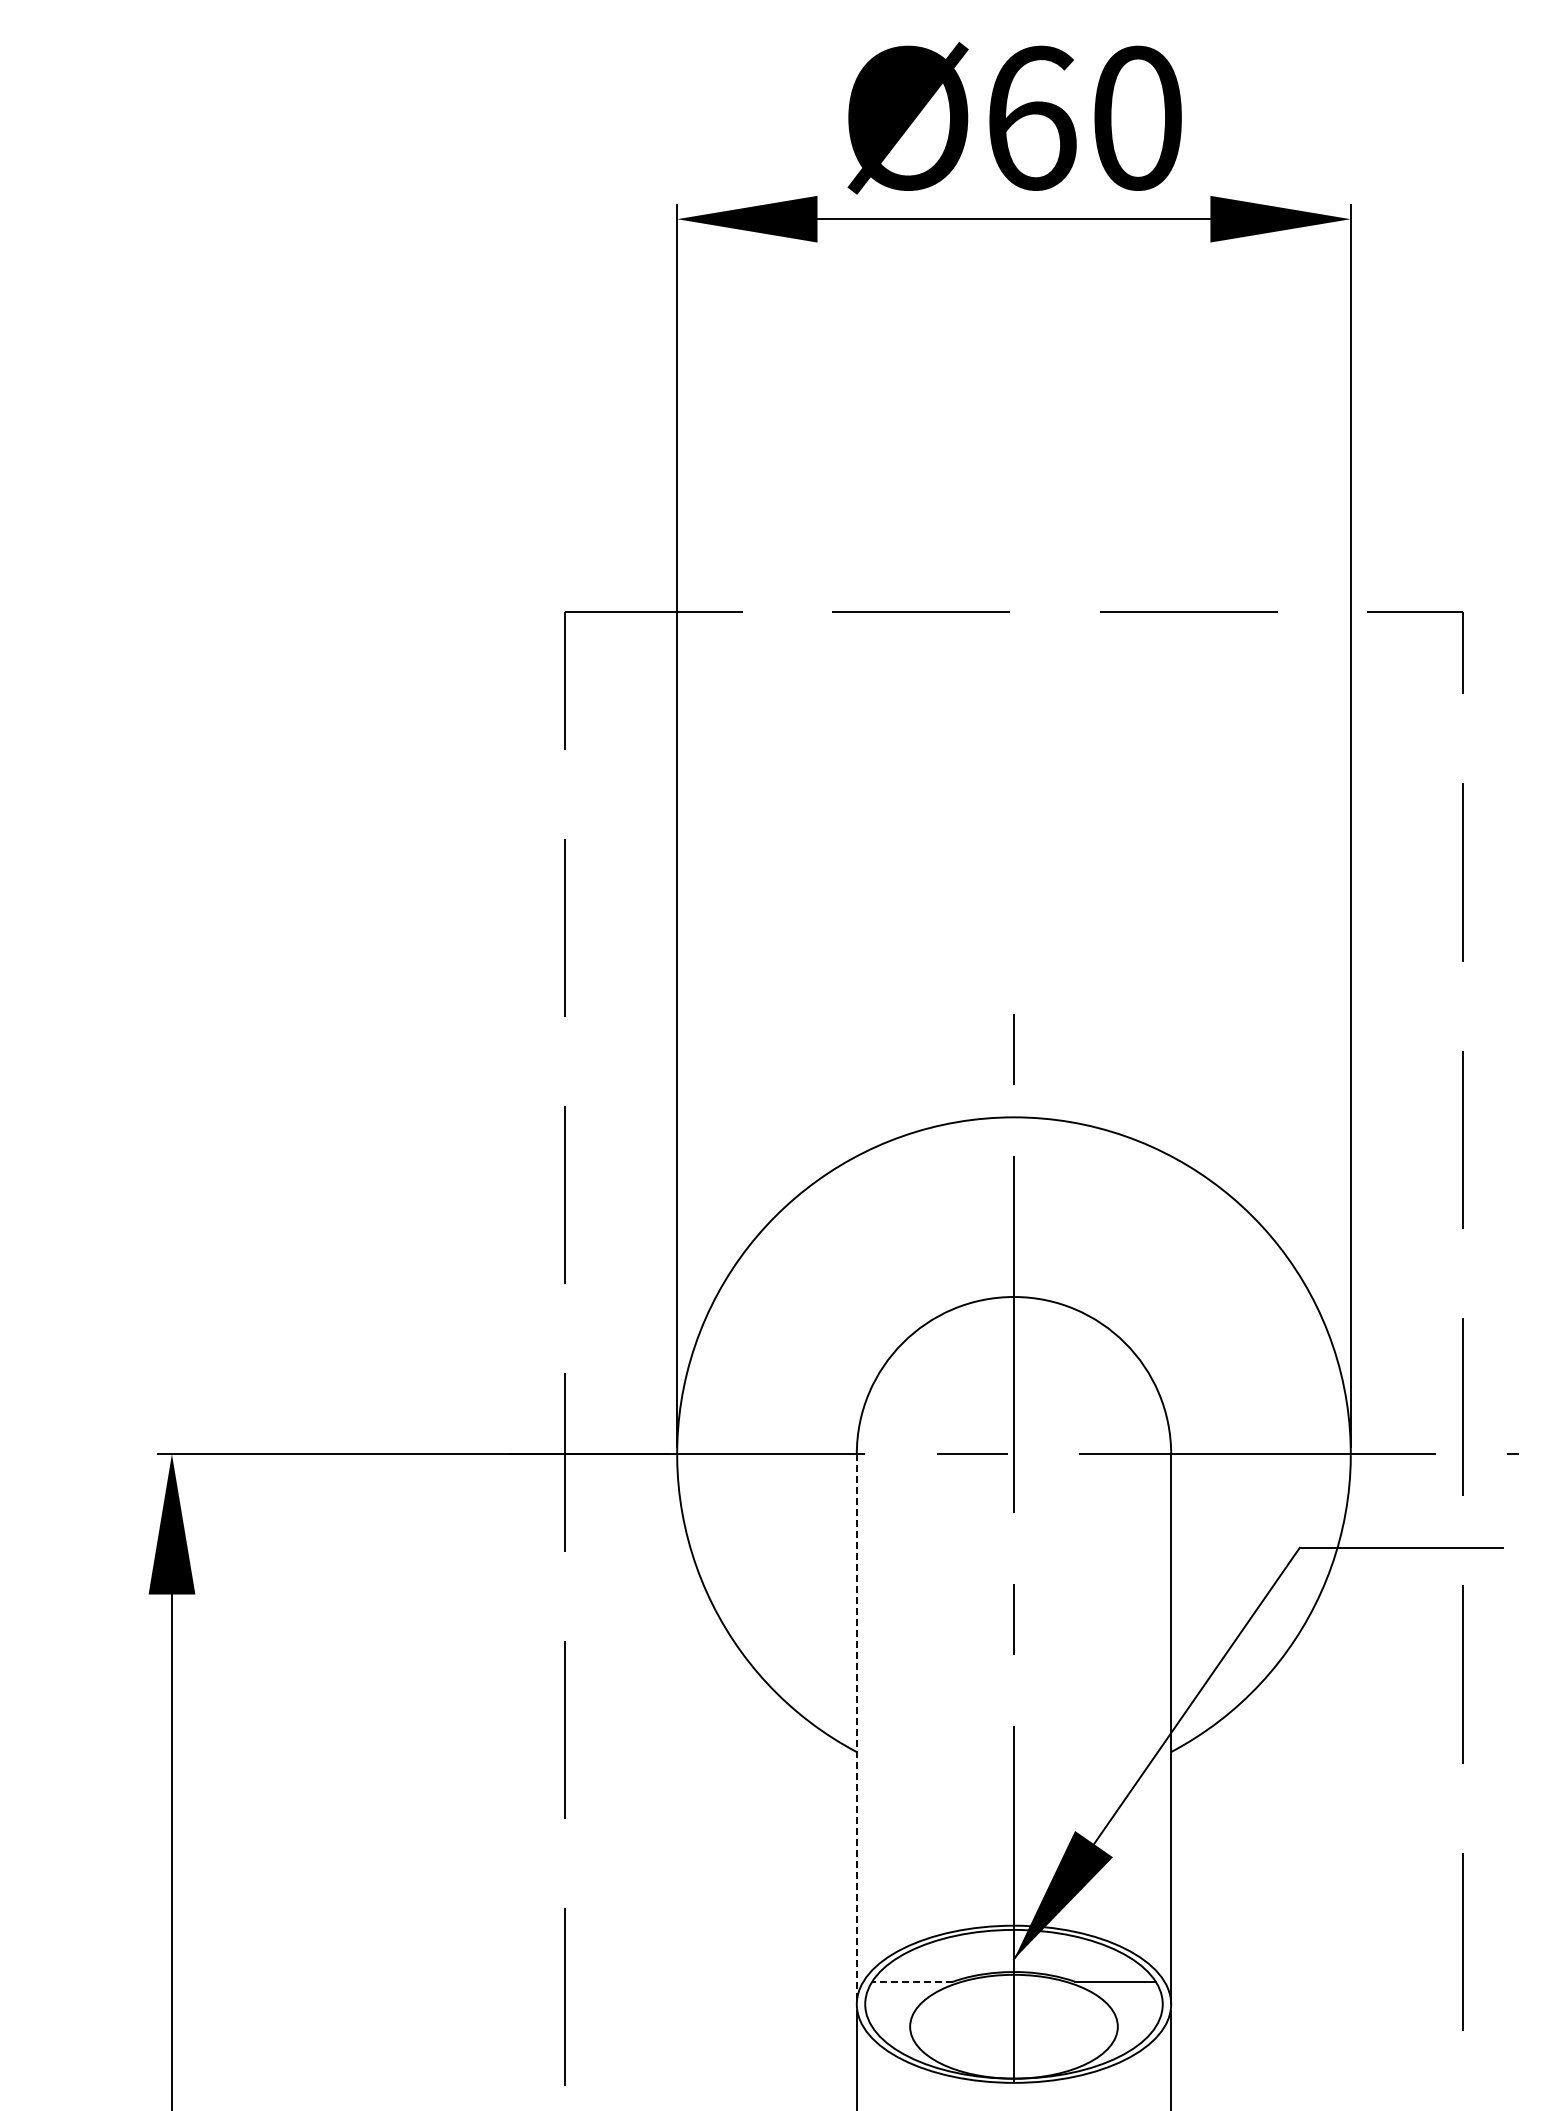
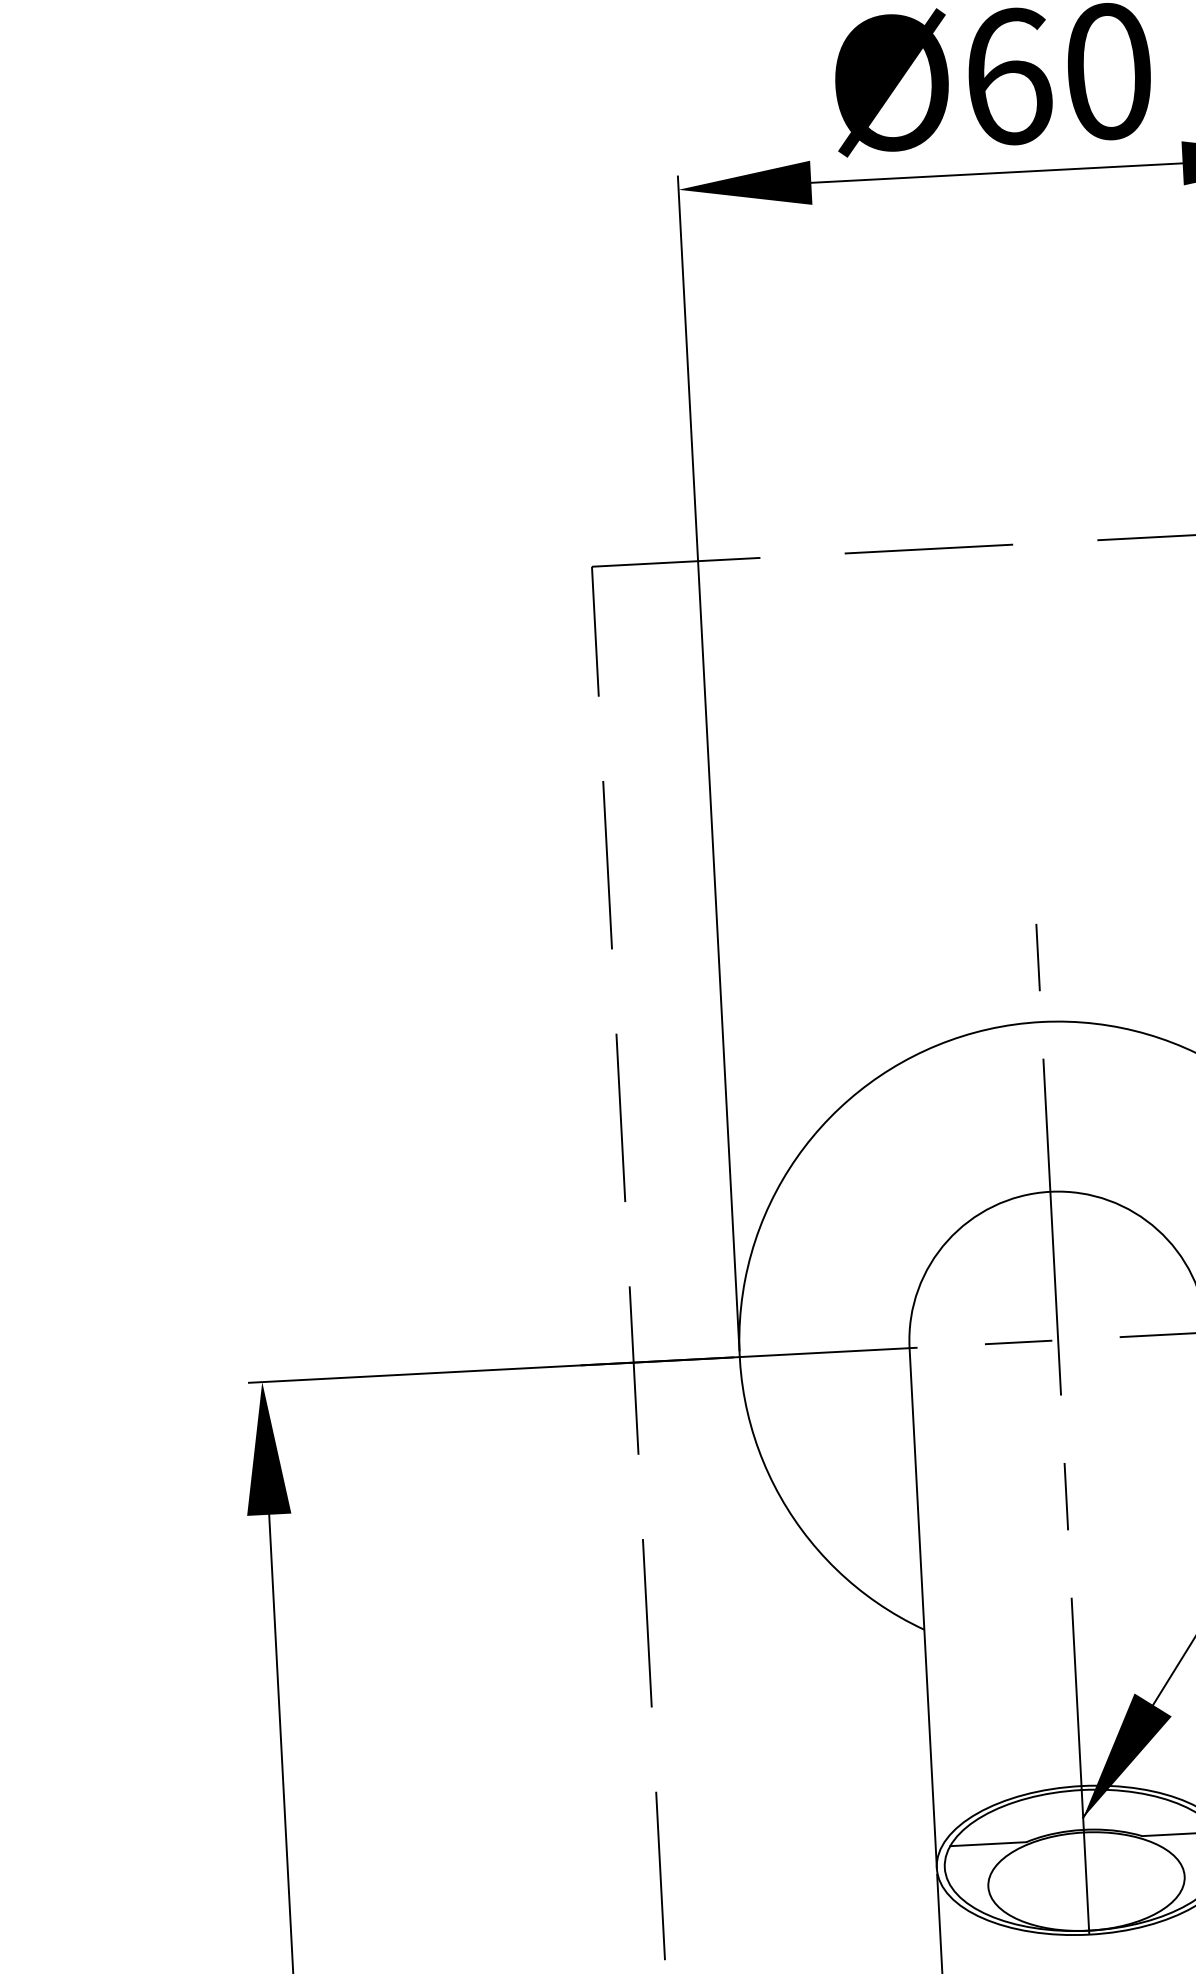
line: (856, 1729) -> (922, 1608), dashed -> solid
line: (911, 1981) -> (987, 1843), dashed -> solid

